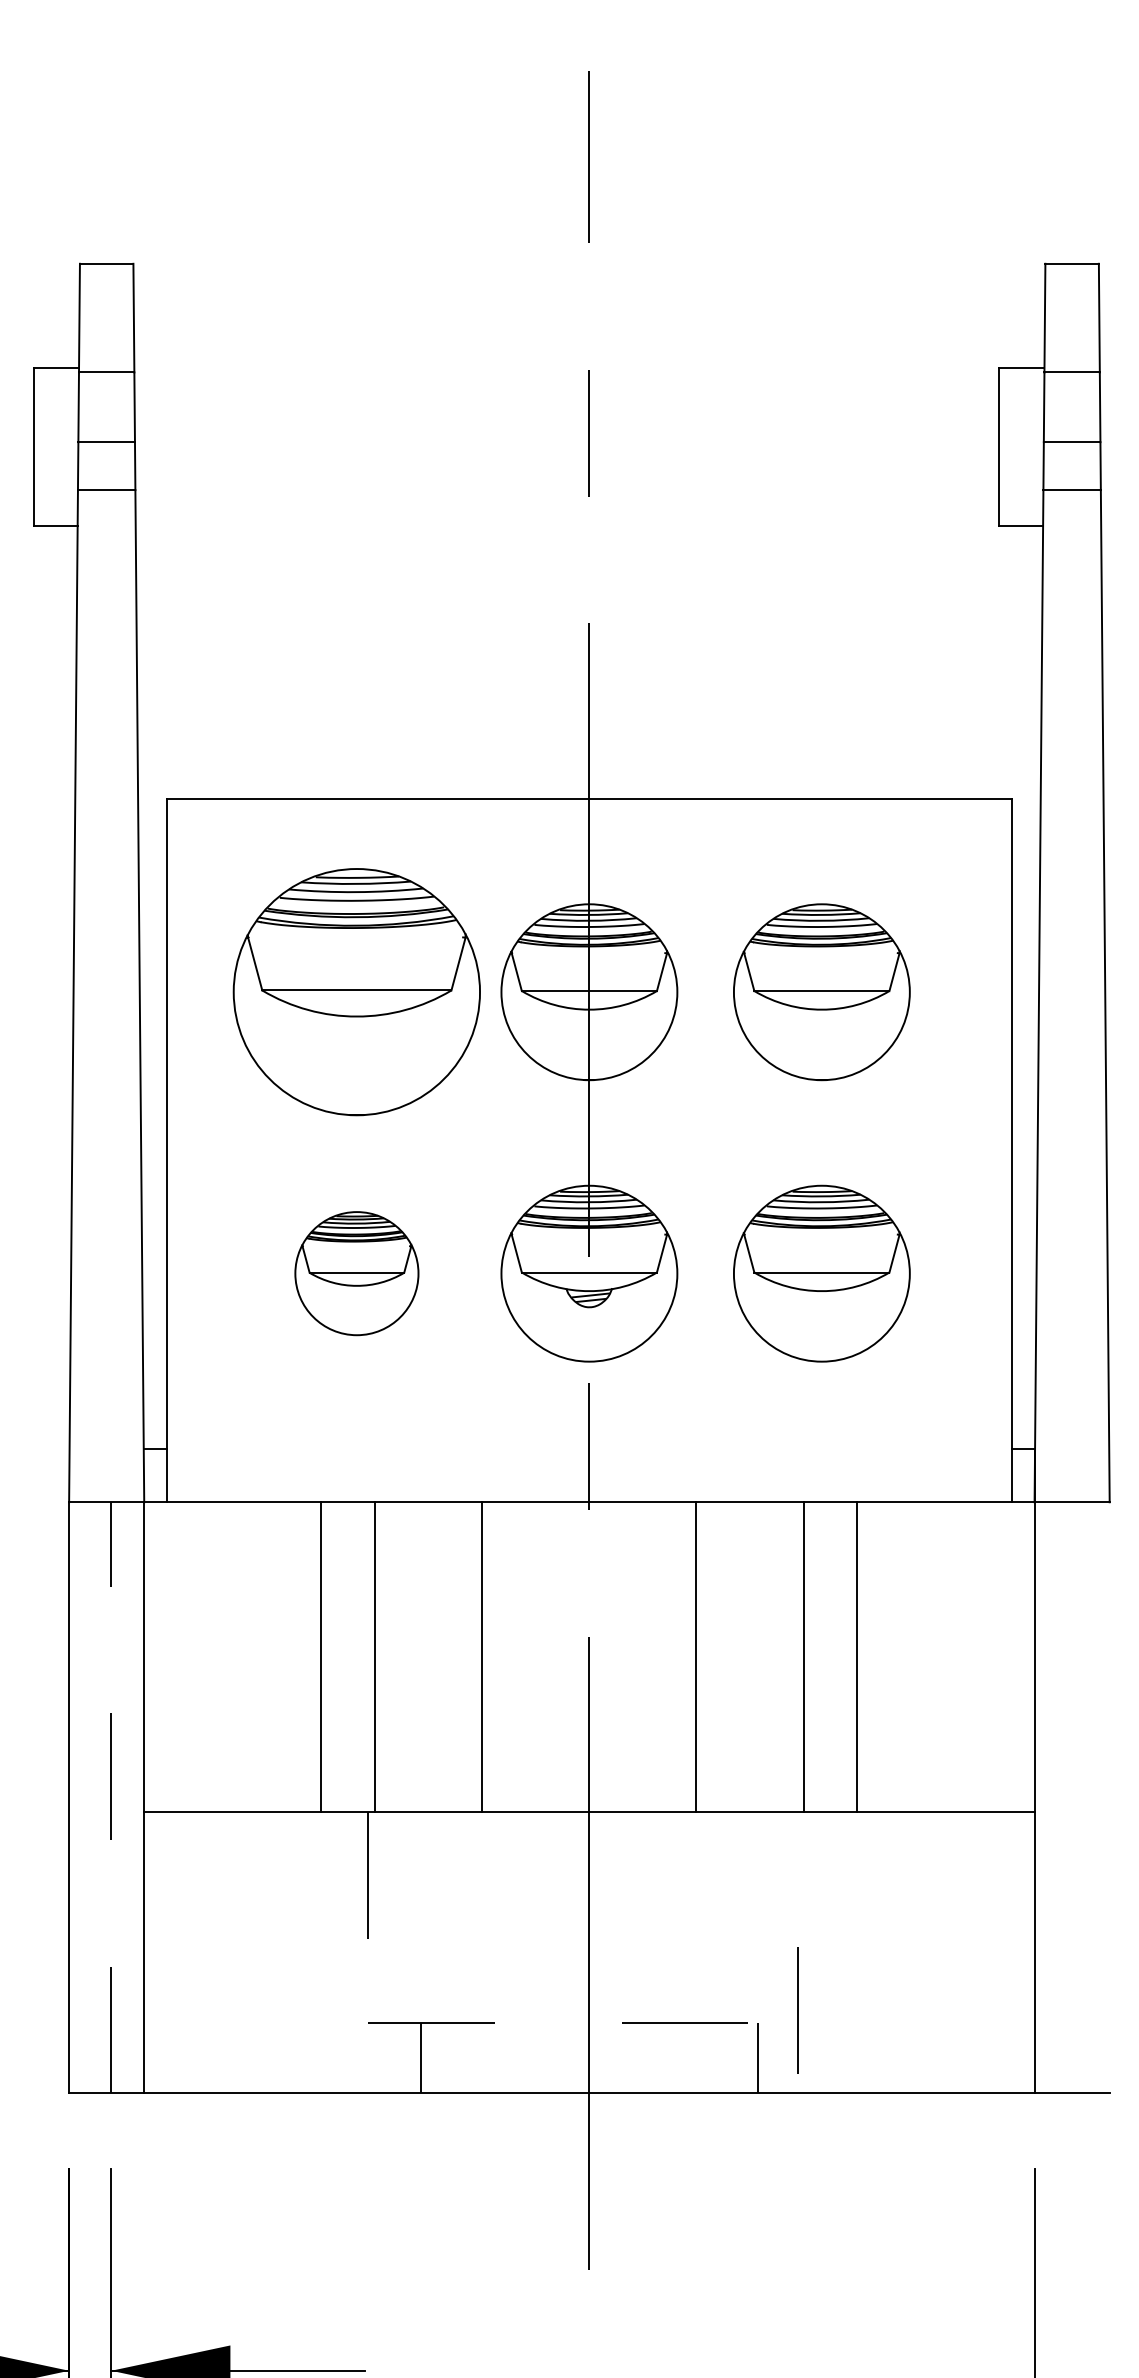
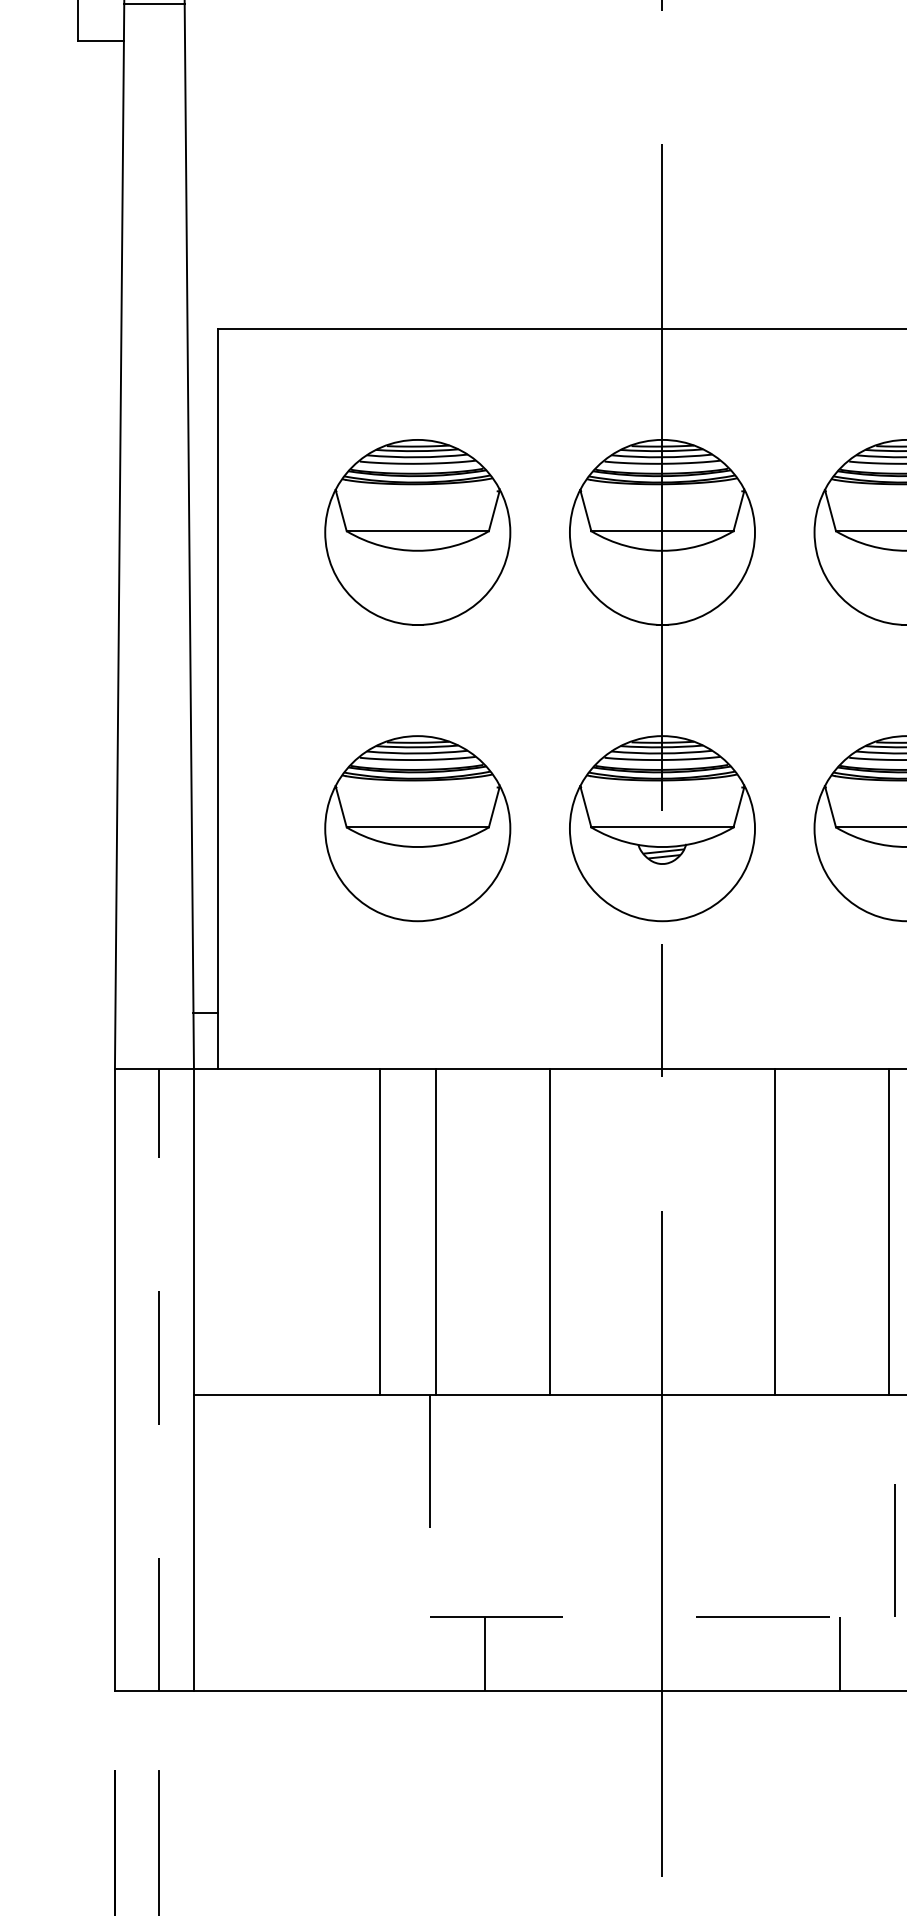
part: (356, 992) -> (417, 532), size x0.71
part: (356, 1273) -> (417, 828), size x1.43
line: (797, 2010) -> (895, 1550), moved

